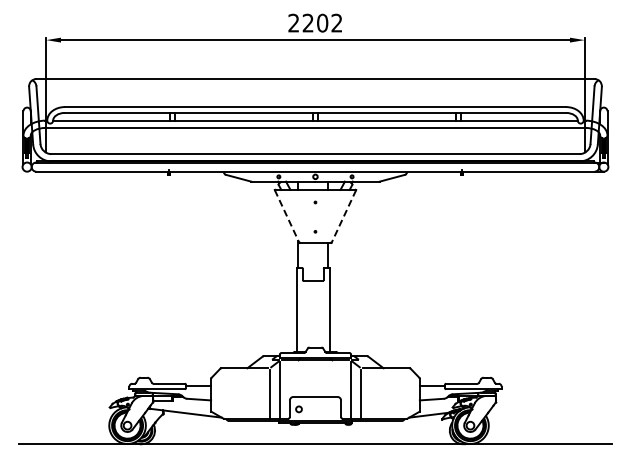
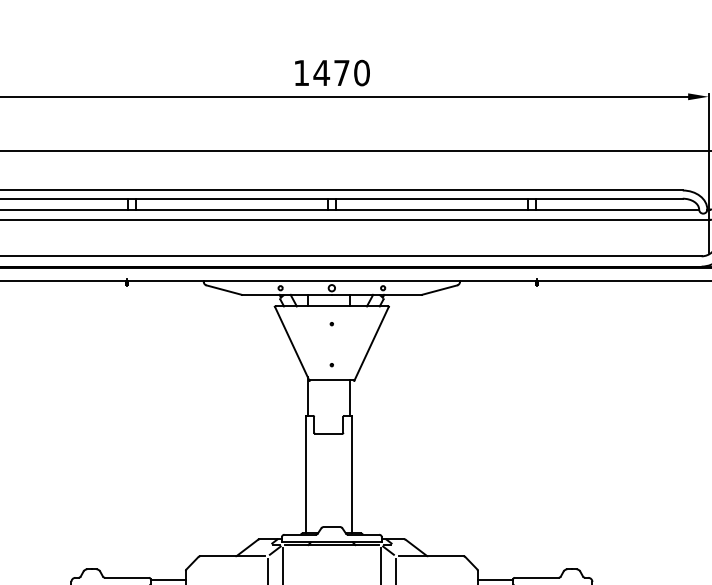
text: (315, 22) -> (331, 72), 2202 -> 1470
line: (287, 216) -> (292, 343), dashed -> solid
line: (343, 216) -> (371, 343), dashed -> solid

